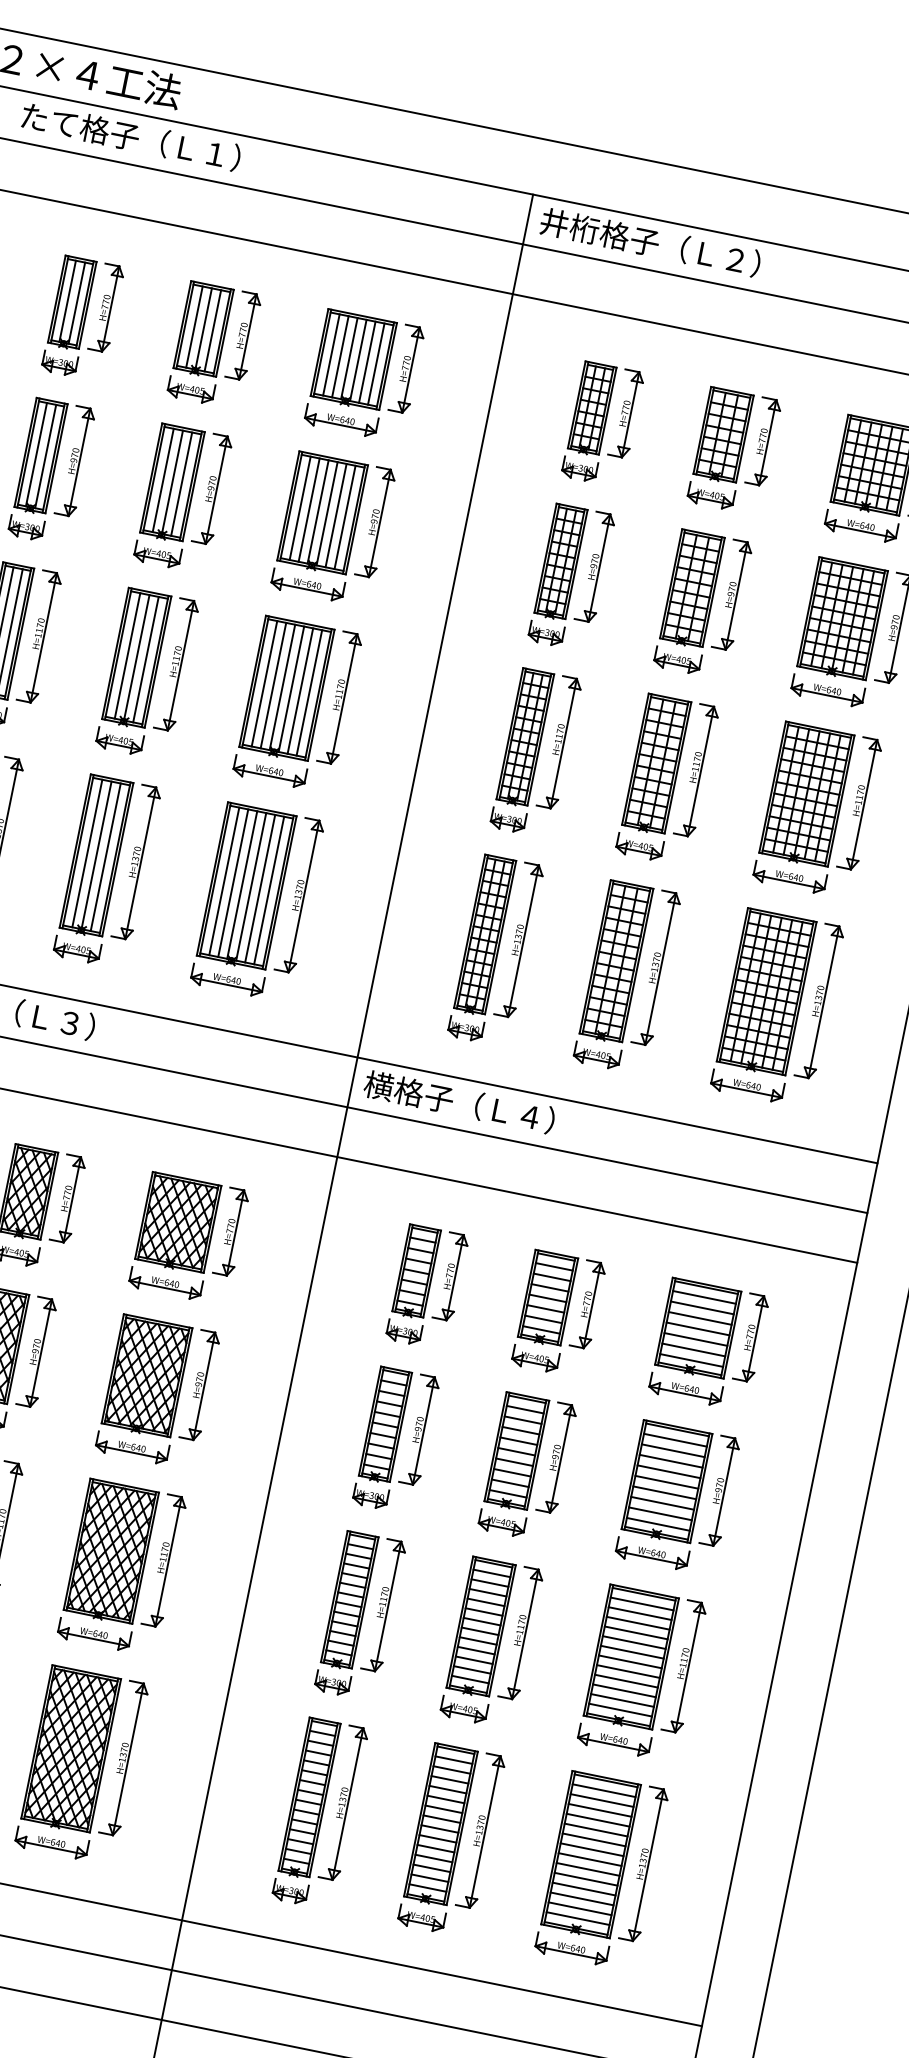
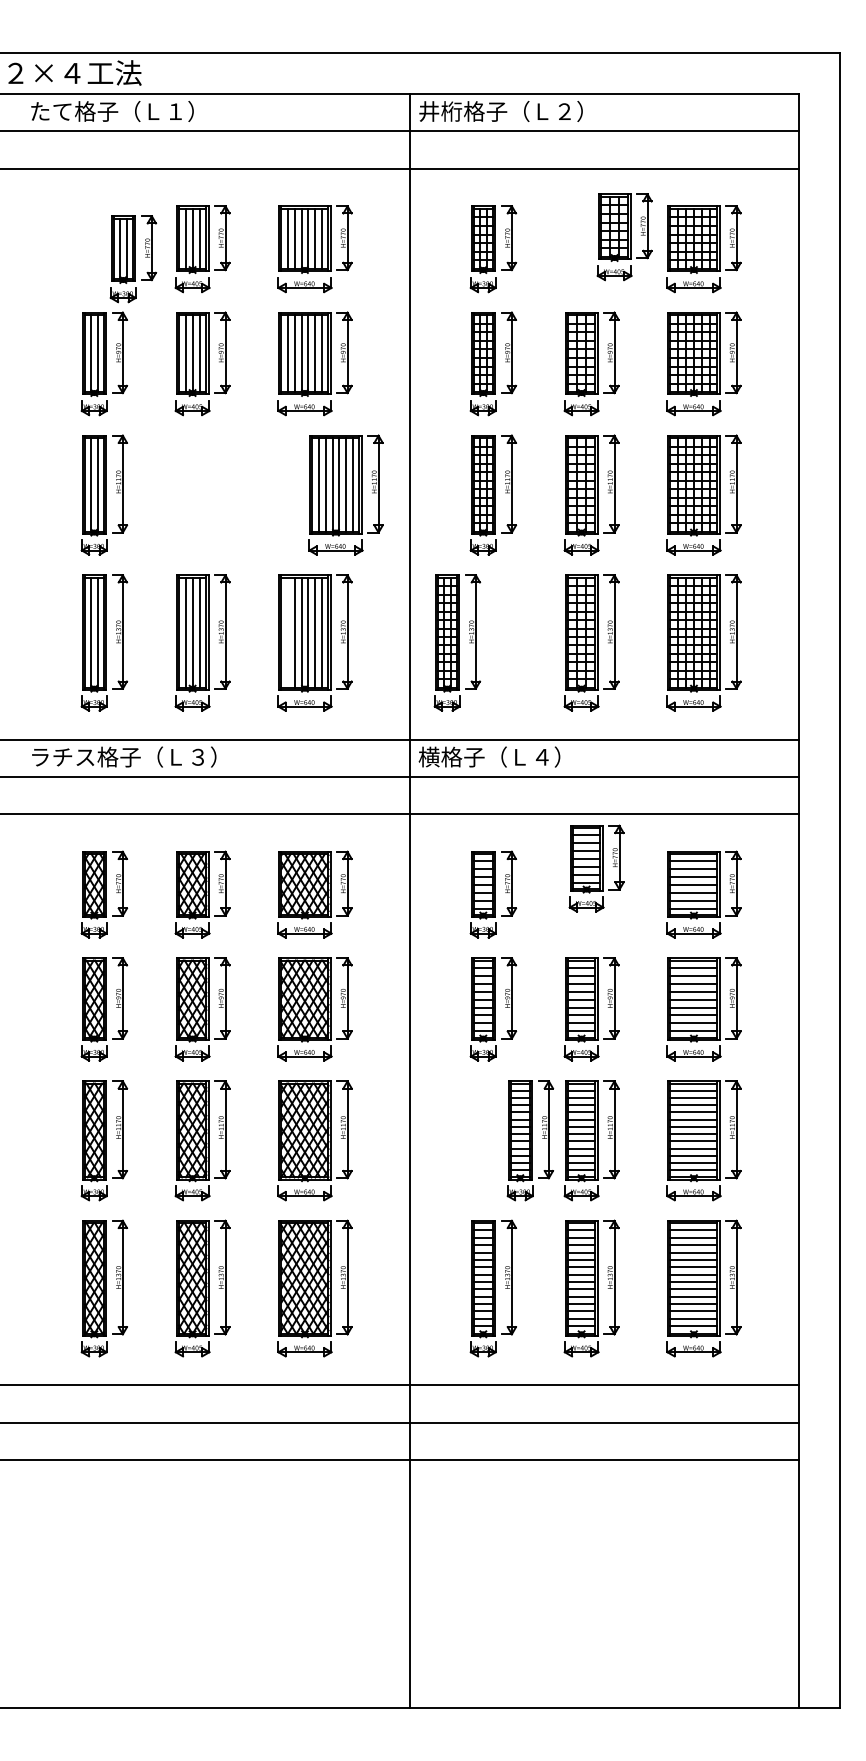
part: (83, 319) -> (133, 259), moved
part: (733, 451) -> (624, 237), moved
part: (147, 673) -> (202, 494), removed
part: (297, 703) -> (345, 494), moved
line: (224, 881) -> (288, 632), removed
part: (496, 950) -> (457, 642), moved
part: (558, 1313) -> (596, 868), moved
part: (360, 1615) -> (530, 1140), moved

